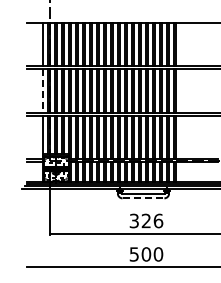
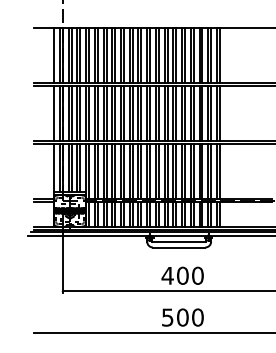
line: (43, 91) -> (54, 114), dashed -> solid
line: (143, 198) -> (179, 247), dashed -> solid
text: (146, 220) -> (182, 275), 326 -> 400

